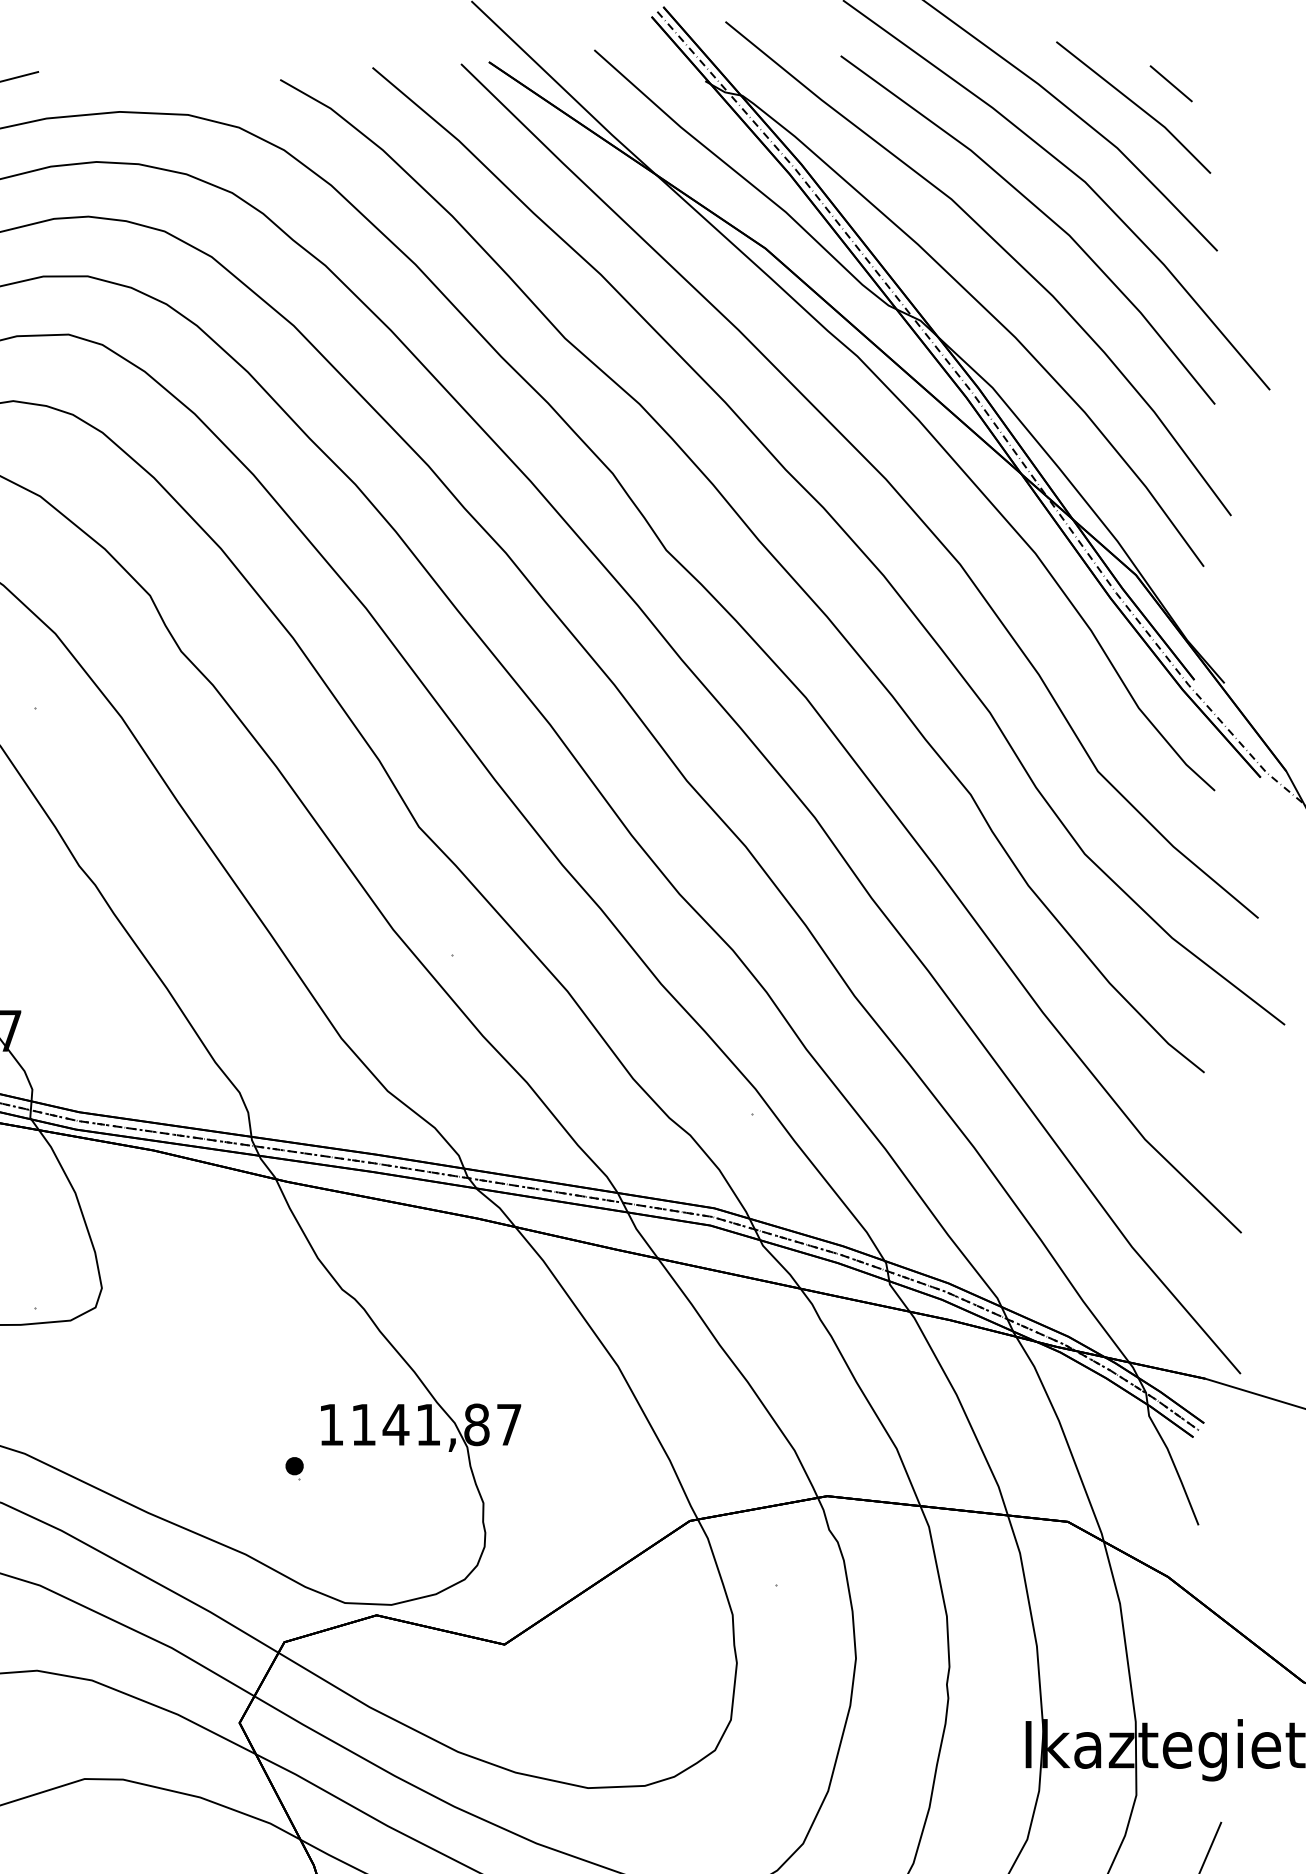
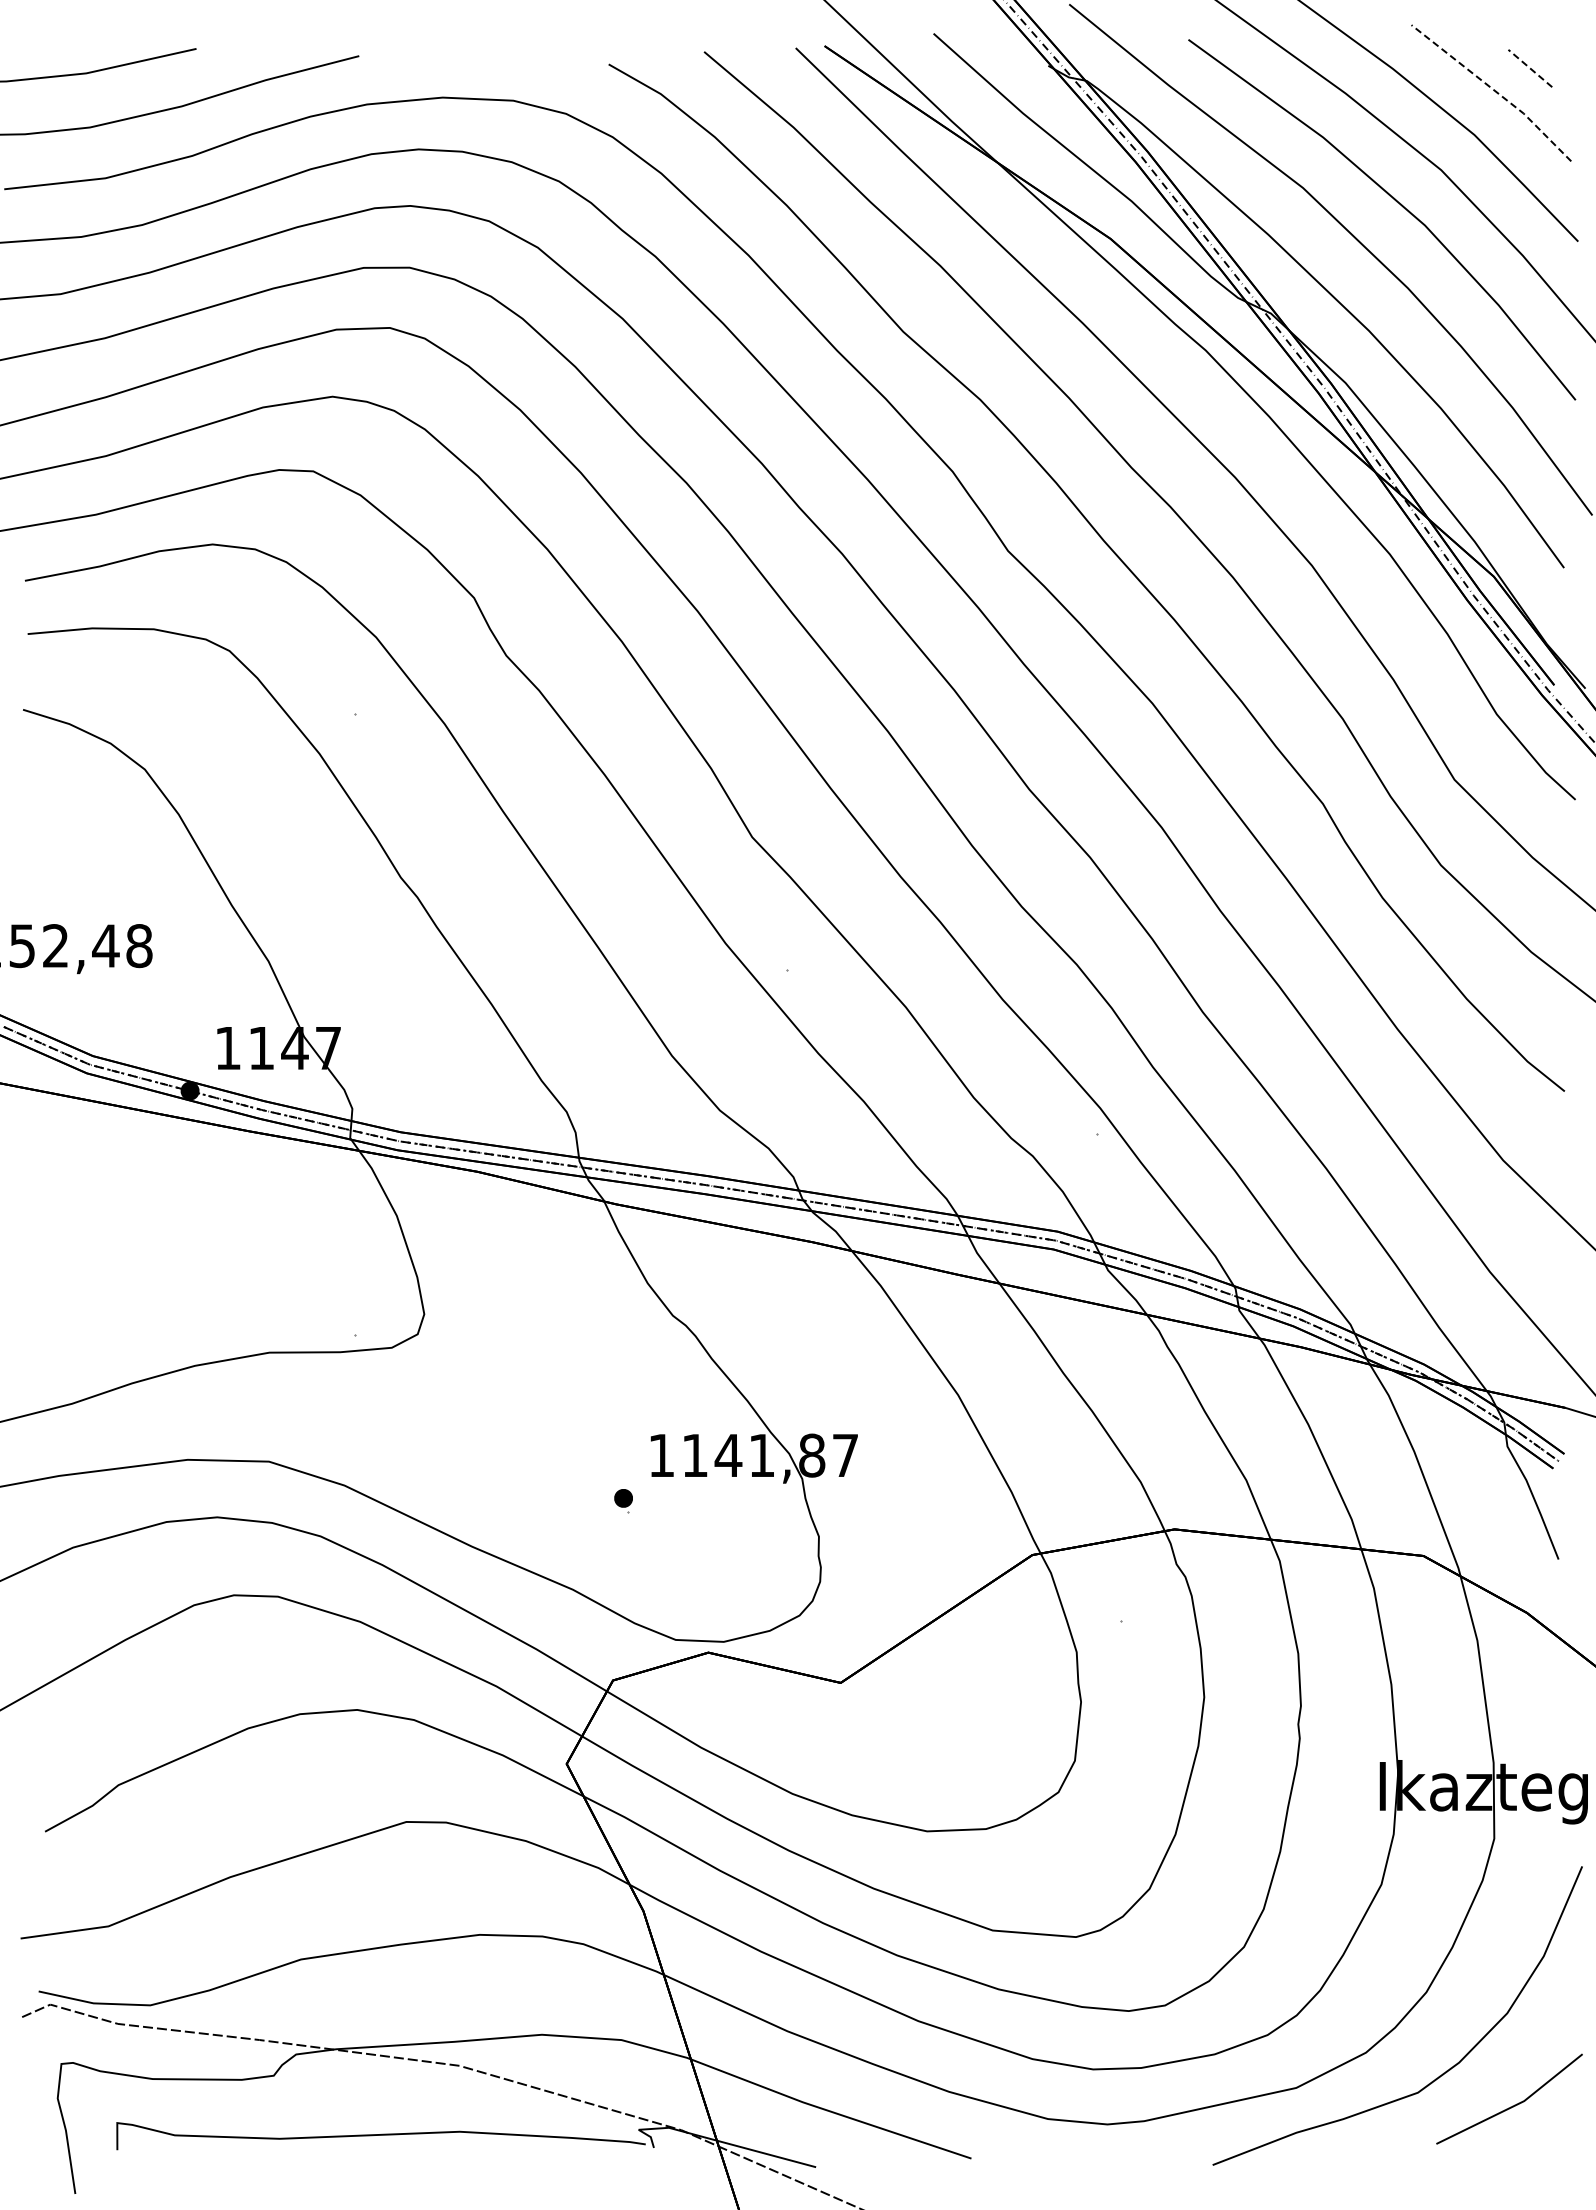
line: (1171, 83) -> (1530, 68), solid -> dashed
line: (1136, 105) -> (1494, 90), solid -> dashed

